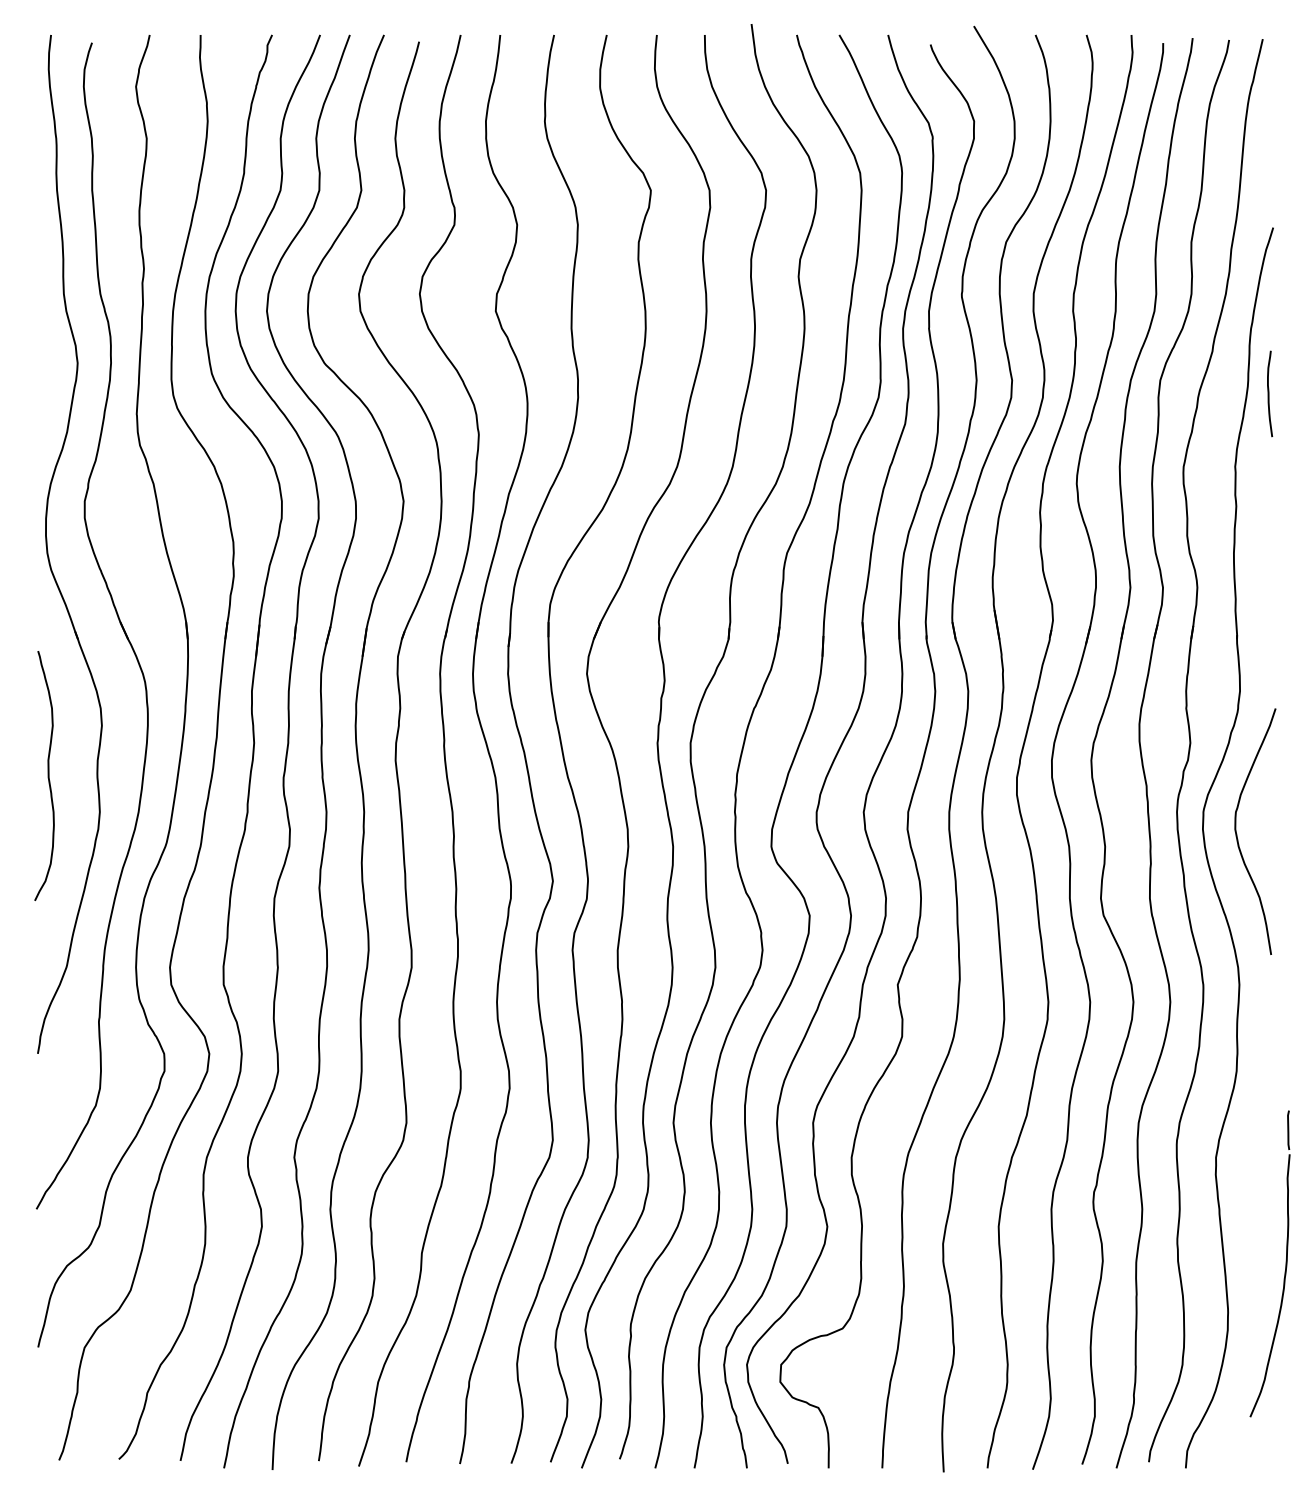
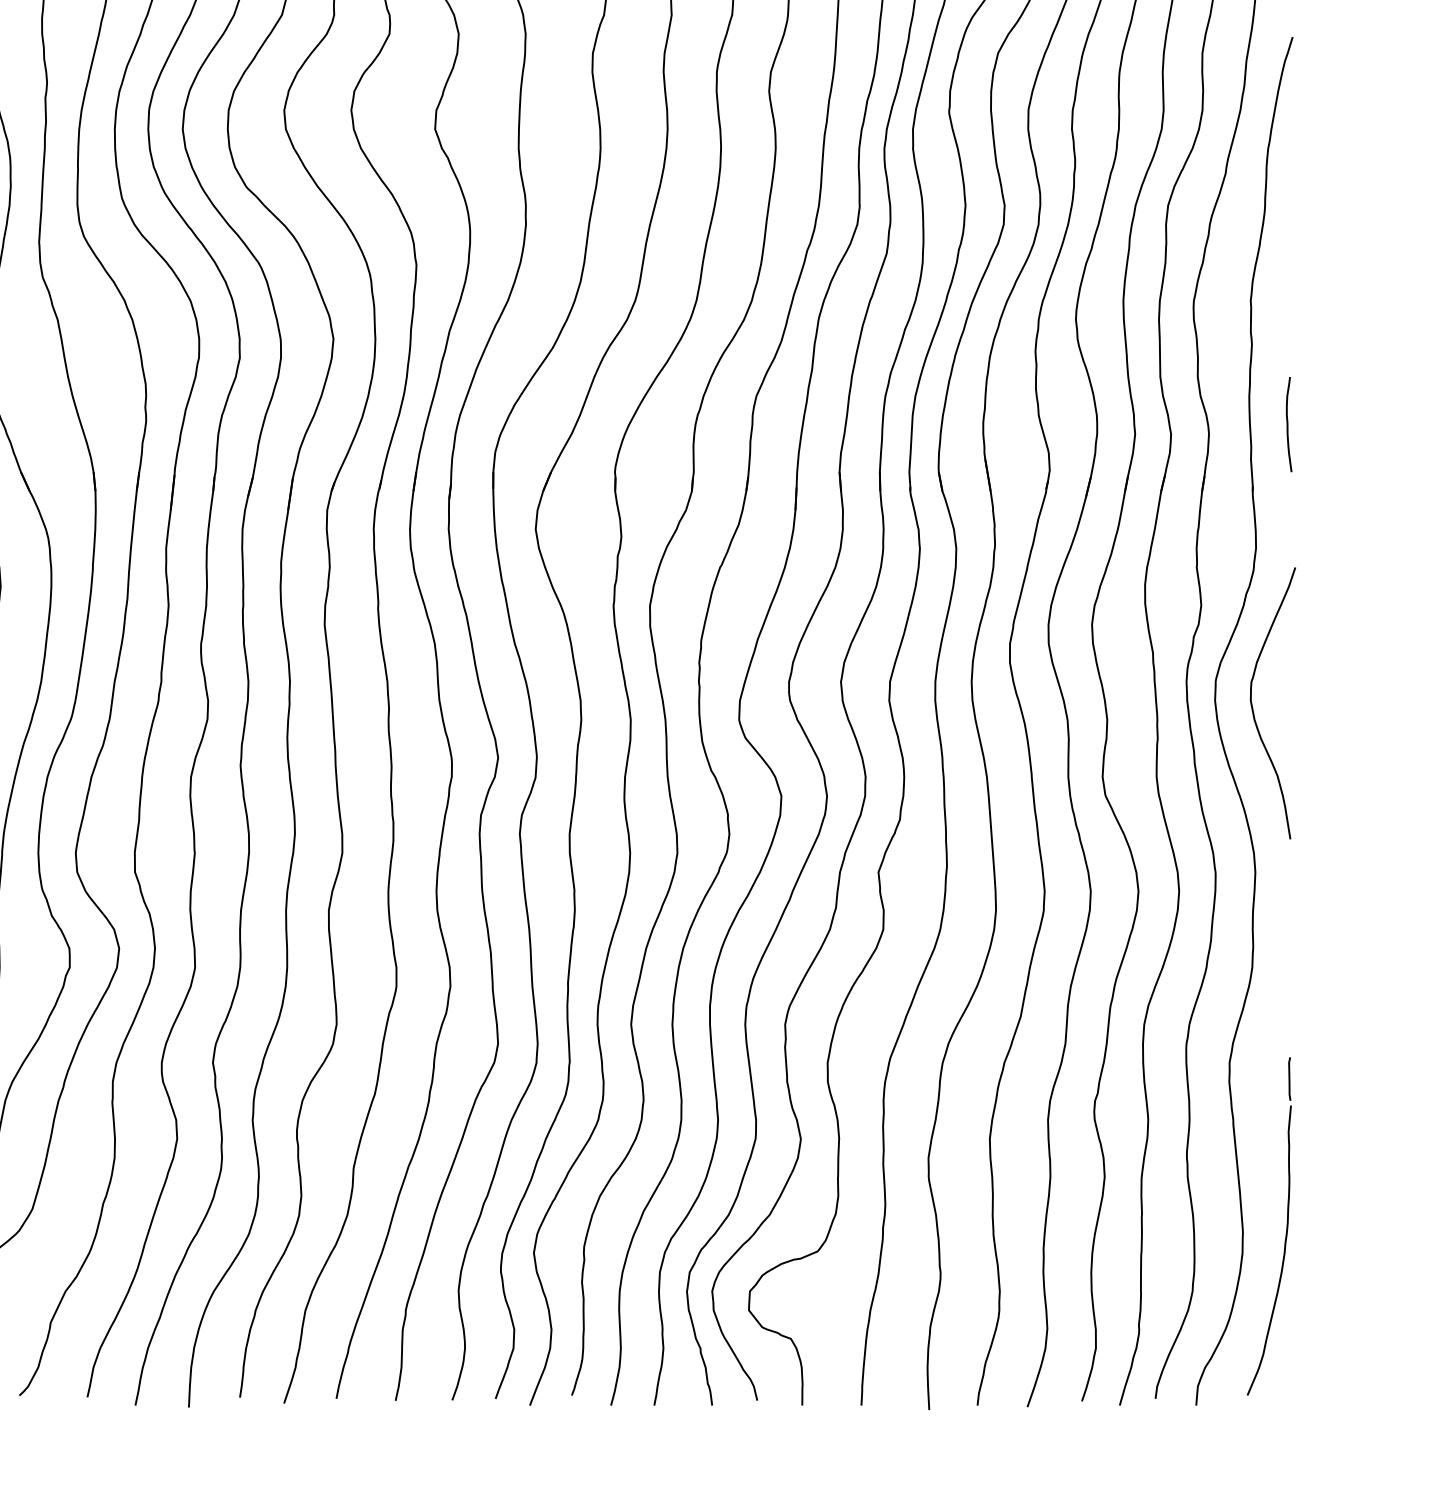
curve: (1269, 393) -> (1288, 424), moved
part: (1285, 1263) -> (1286, 1225), moved

